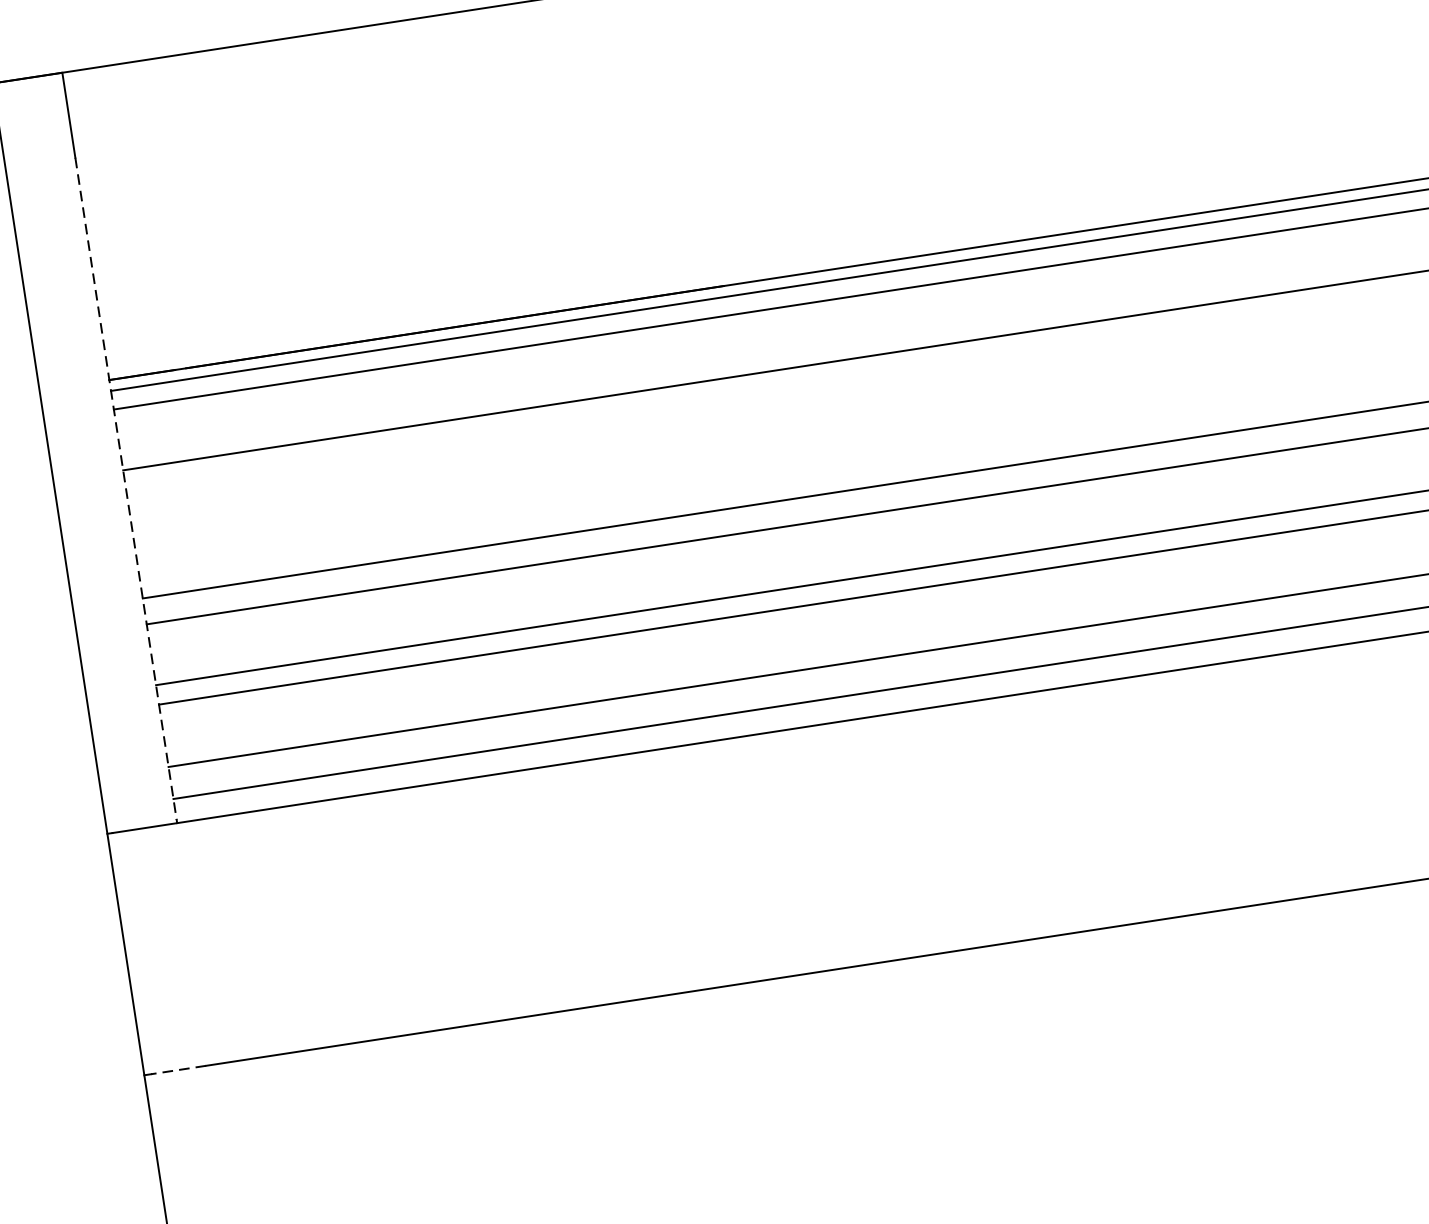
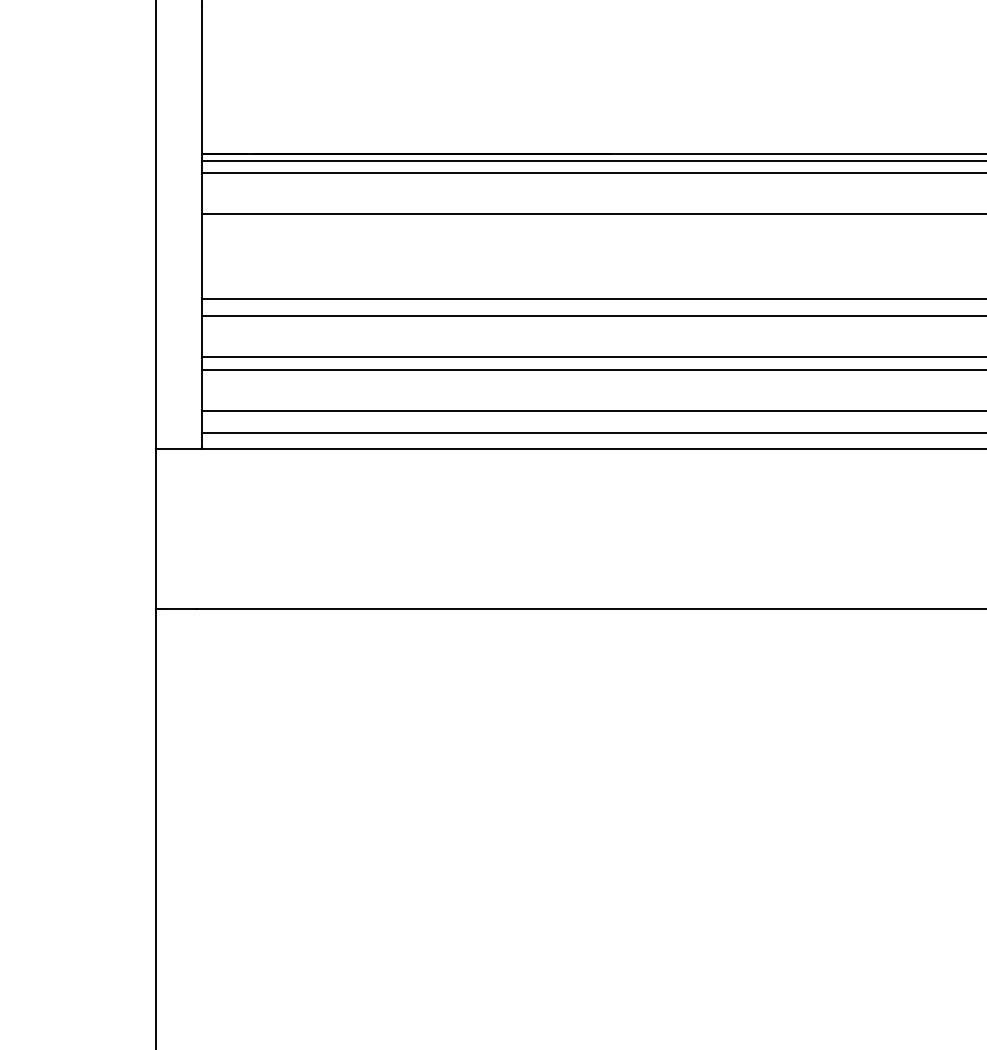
line: (126, 489) -> (202, 226), dashed -> solid
line: (177, 1070) -> (177, 609), dashed -> solid

